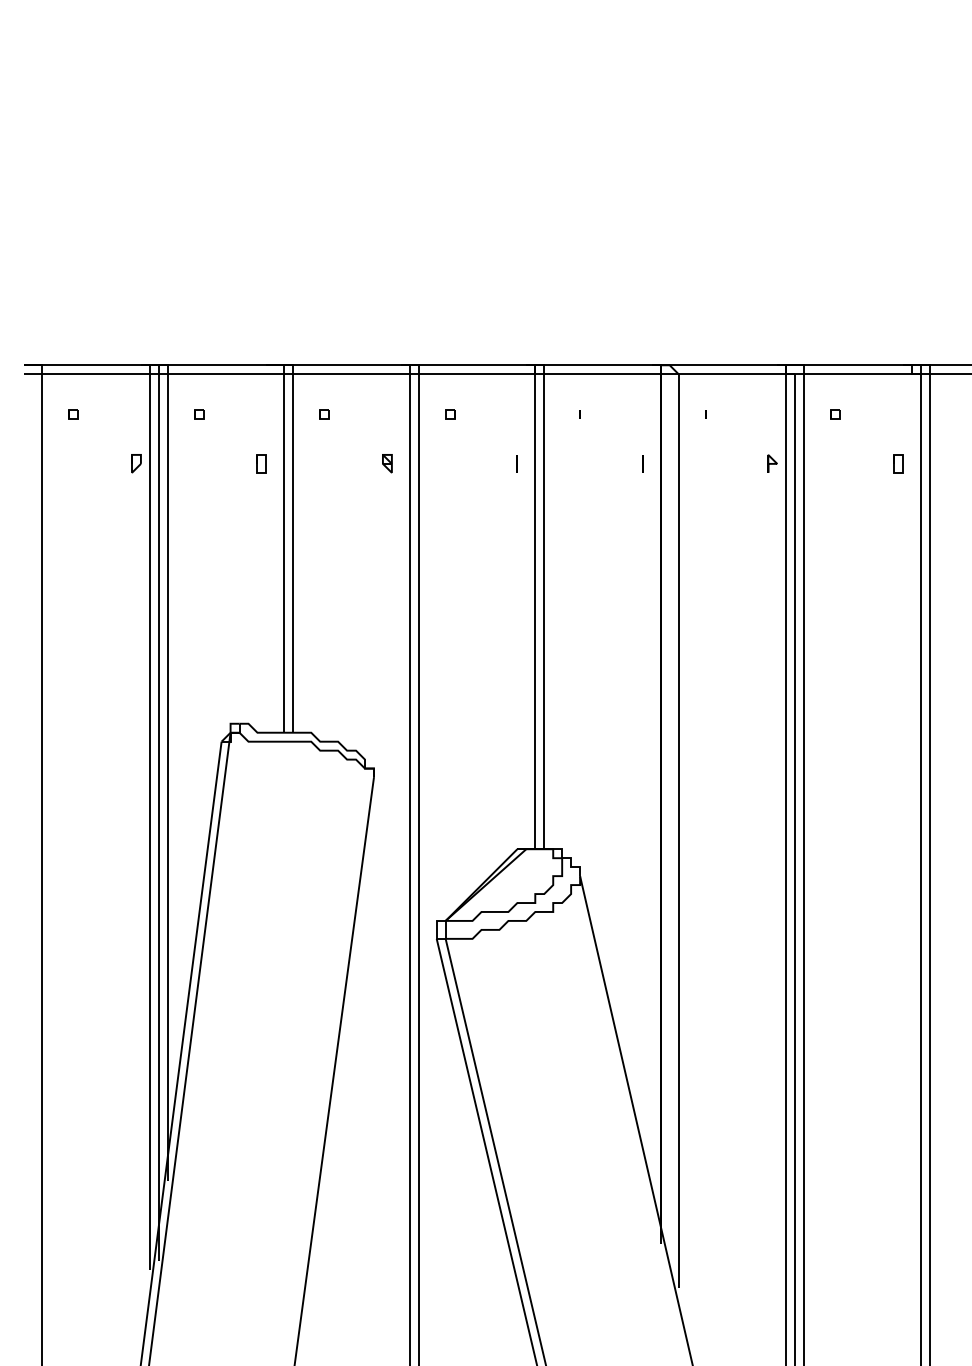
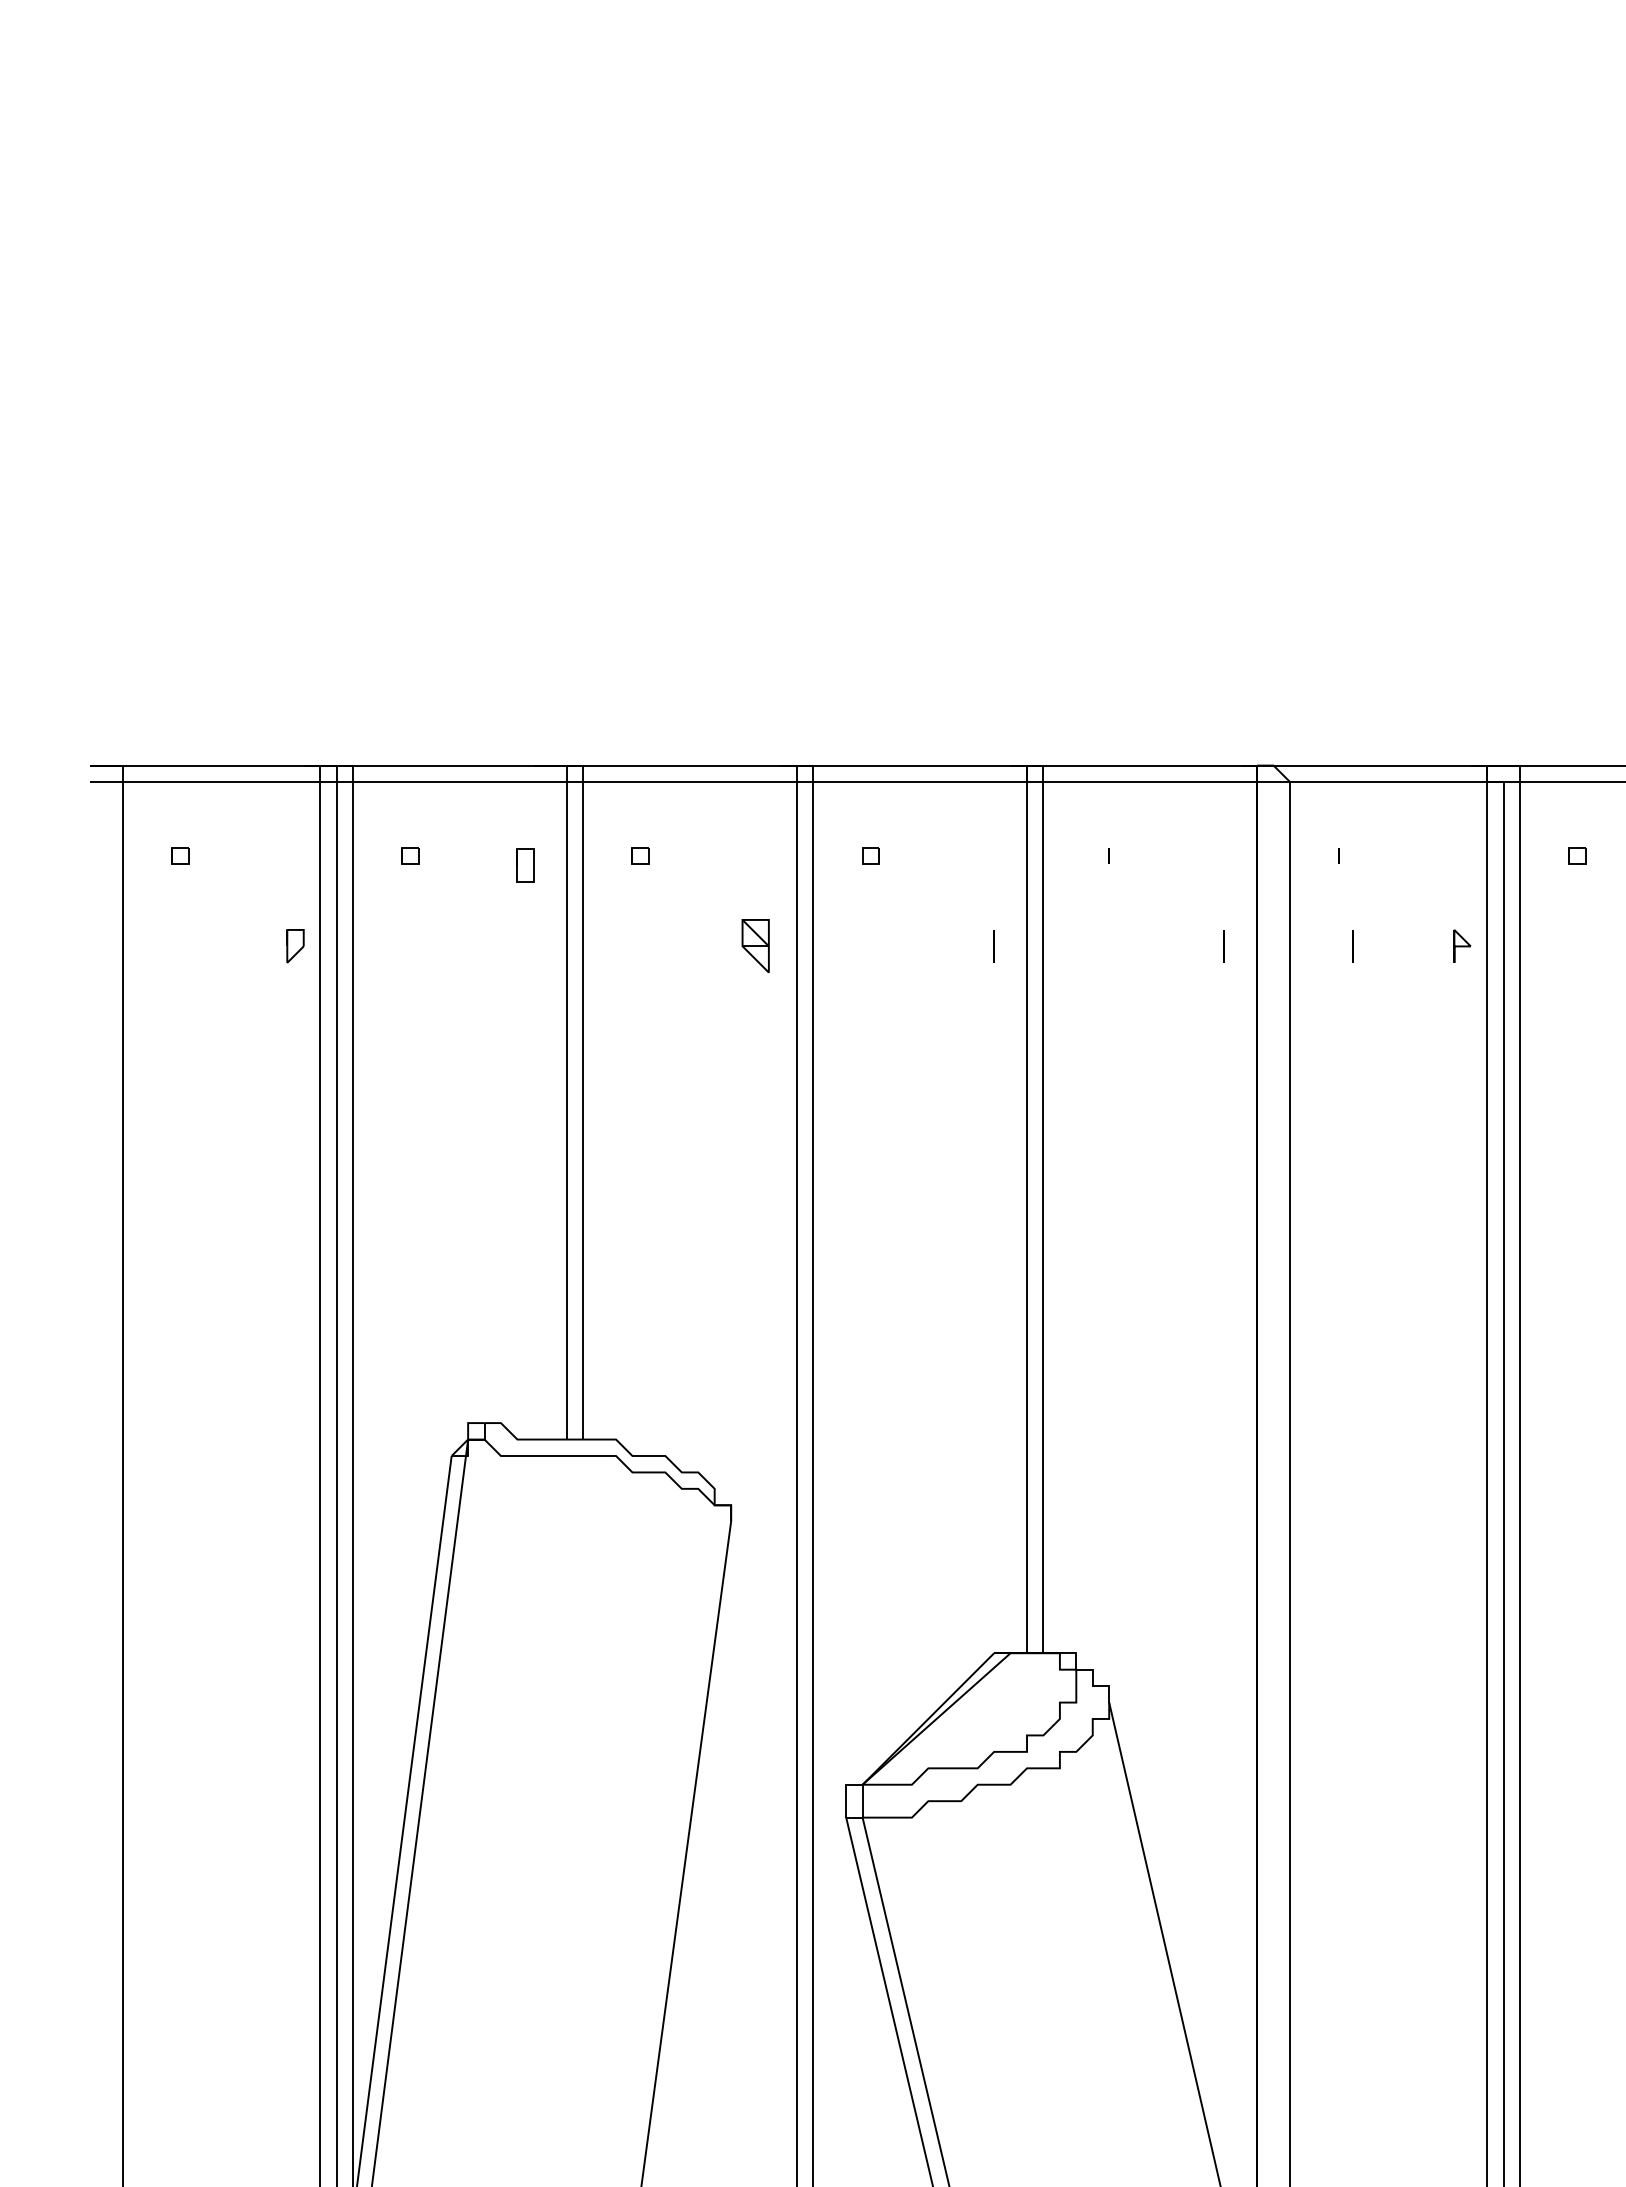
part: (261, 463) -> (524, 865), moved
part: (387, 463) -> (755, 945), size x1.6
line: (712, 463) -> (1352, 945), added

